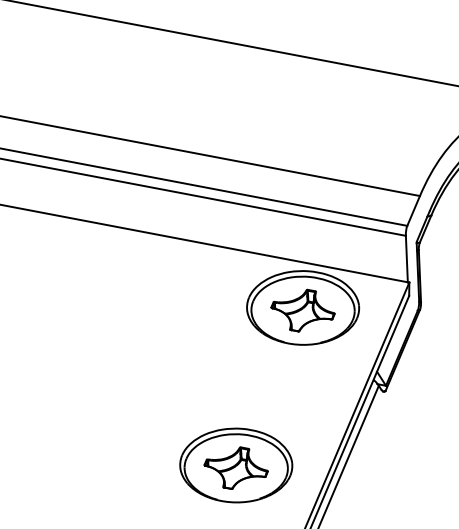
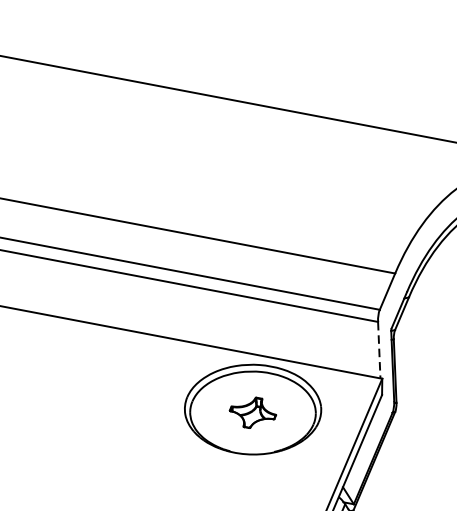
line: (406, 259) -> (378, 350), solid -> dashed
part: (302, 310) -> (252, 412), size x0.6

